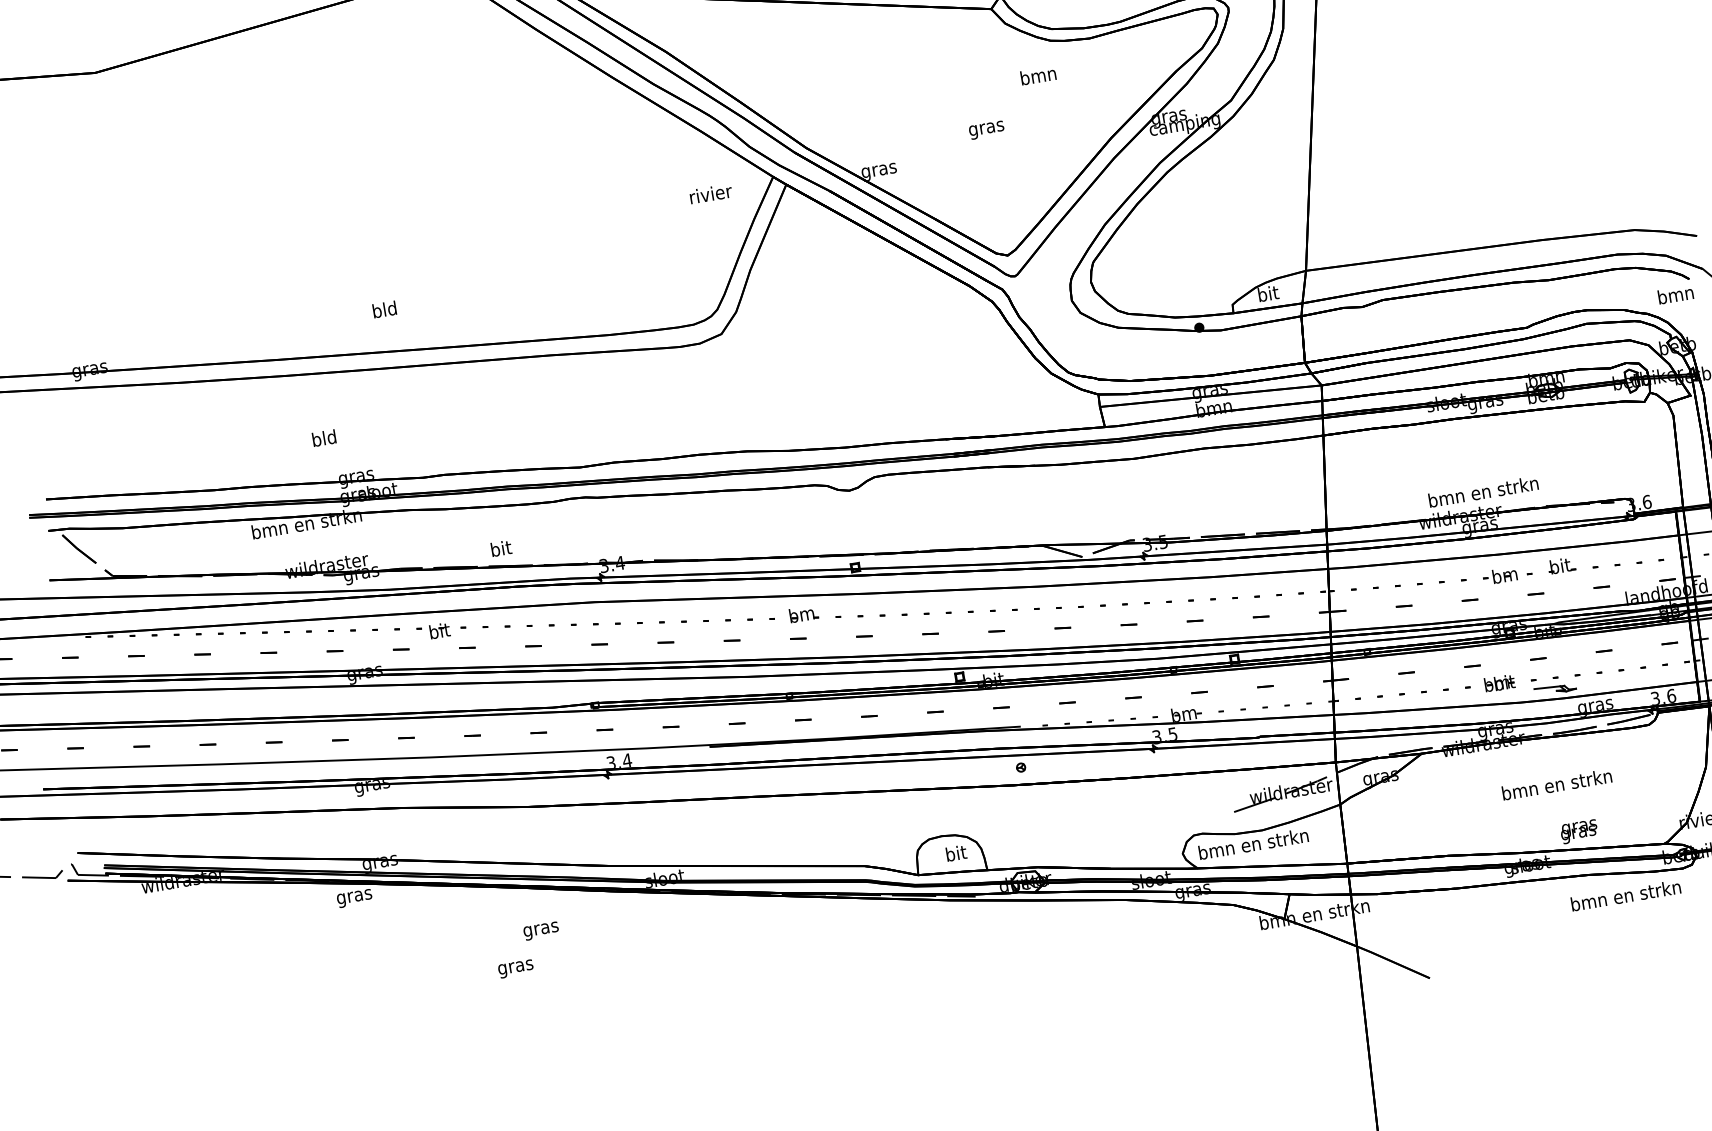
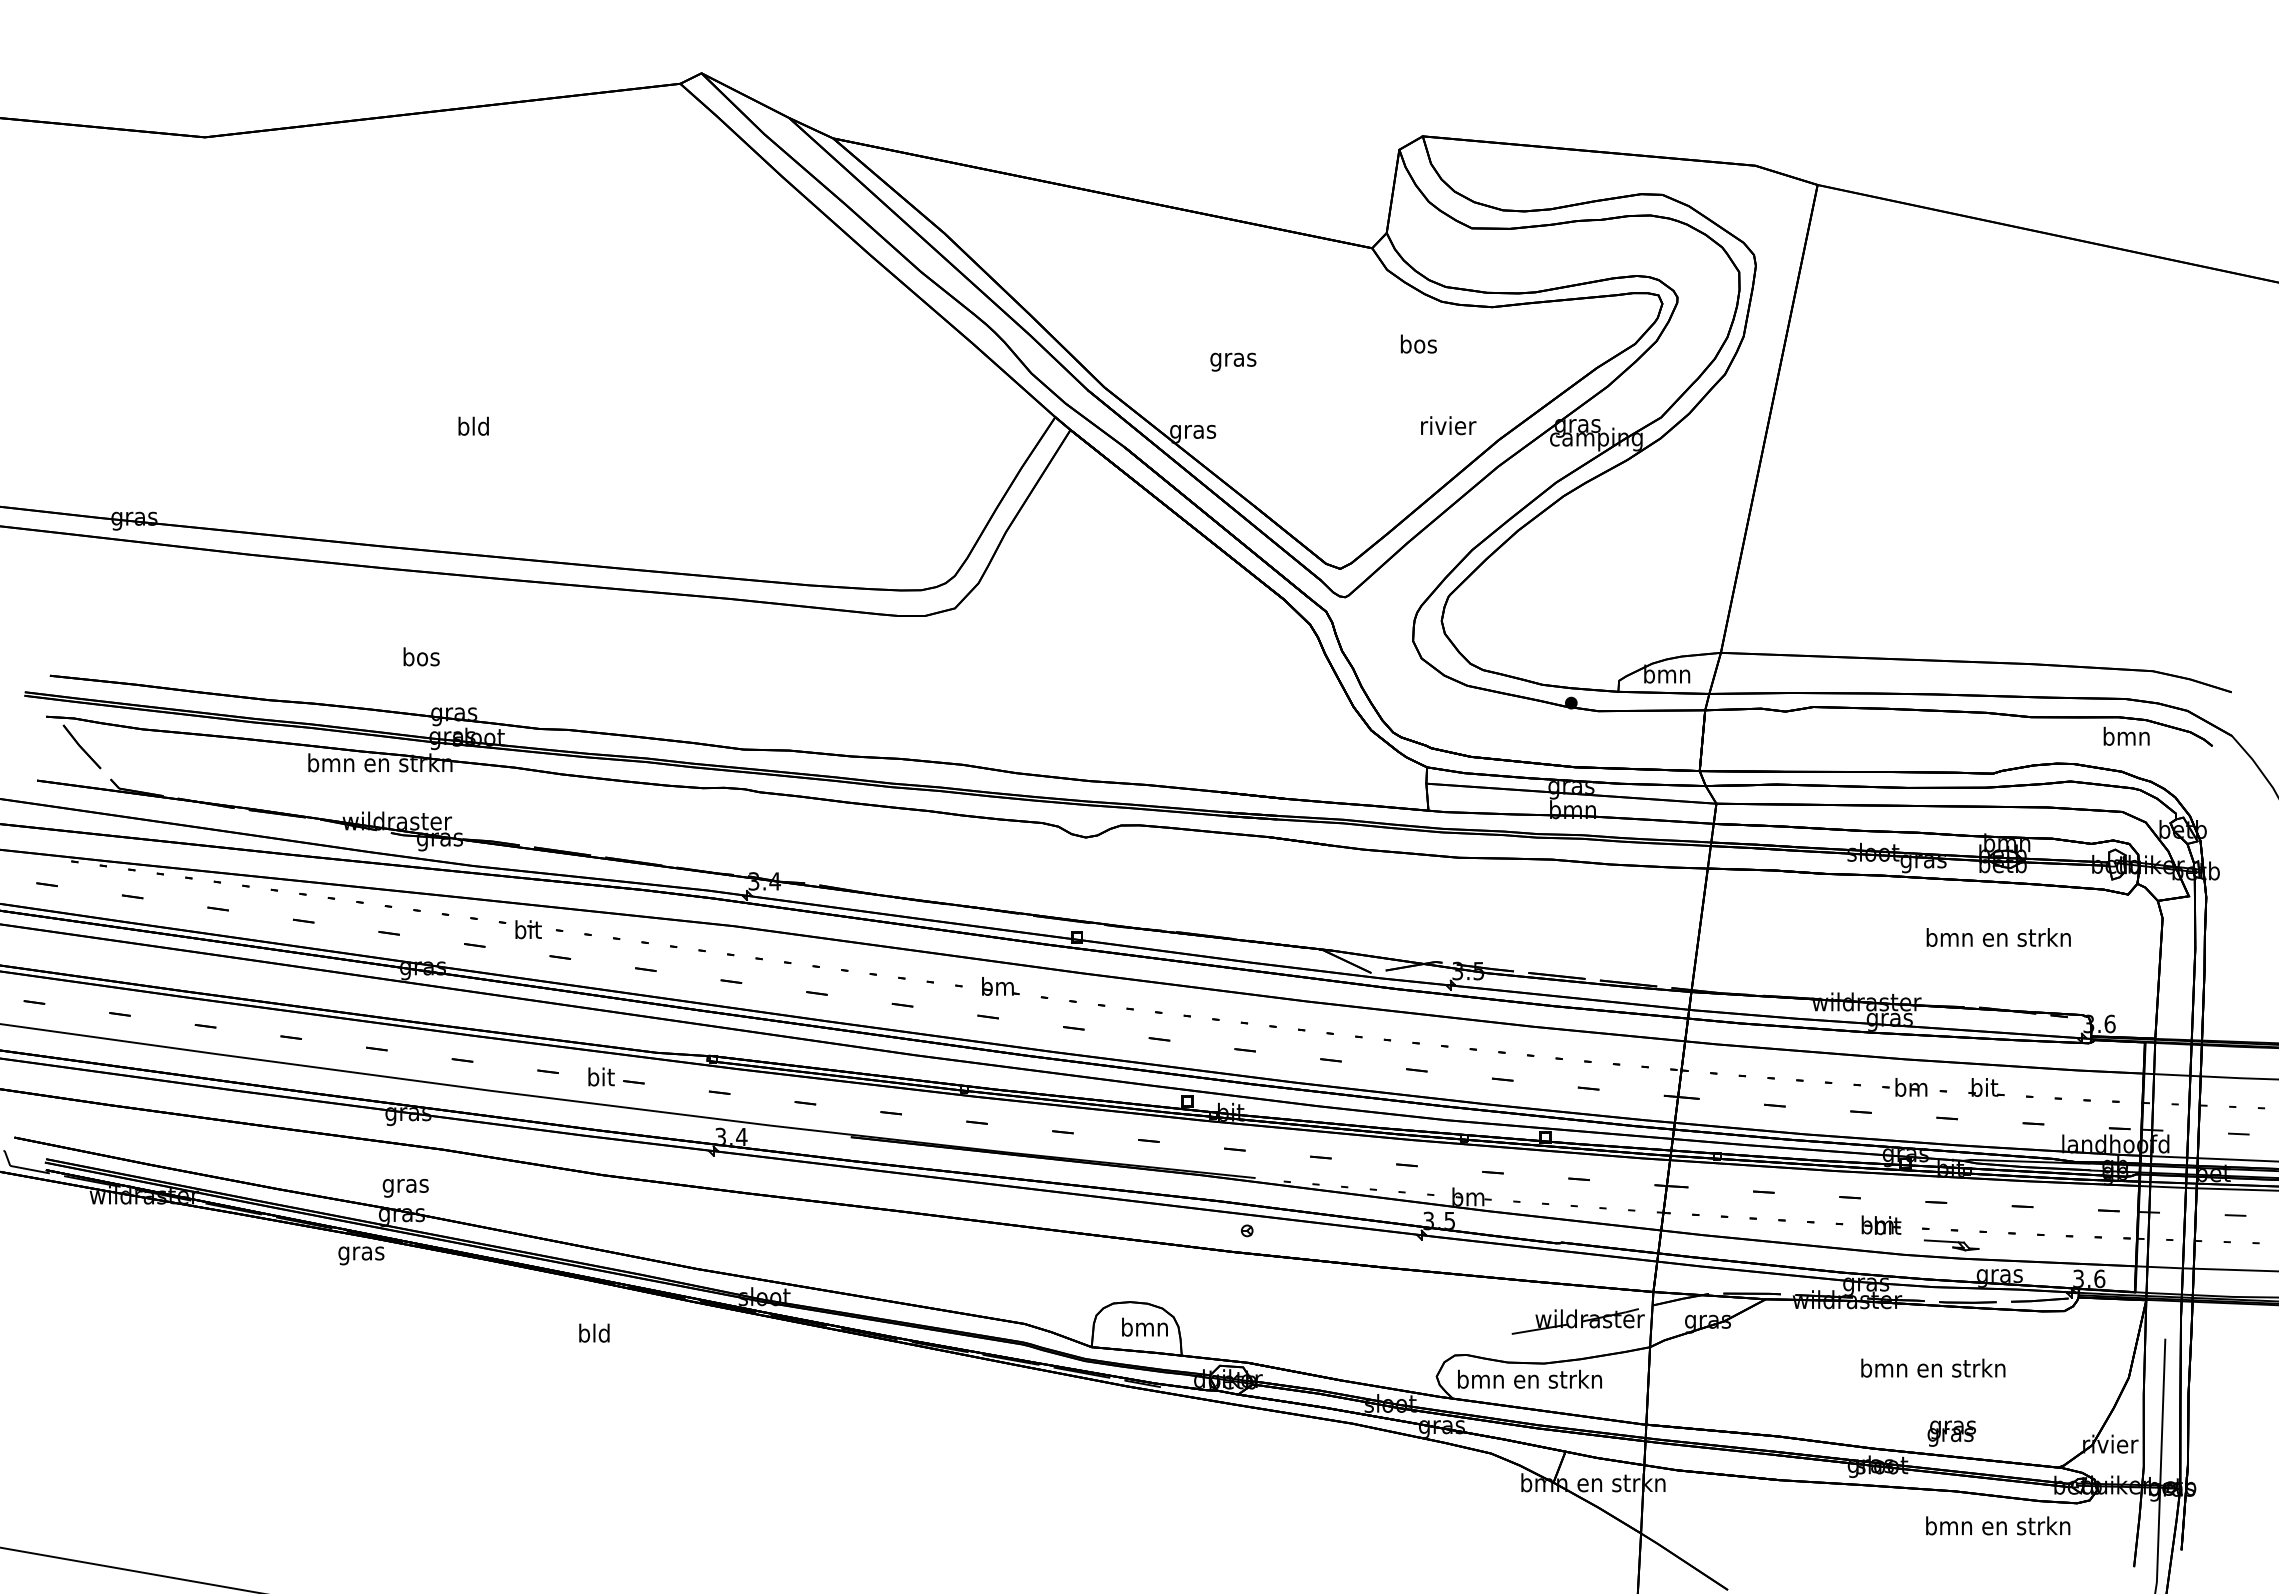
text: (1038, 75) -> (1418, 343), bmn -> bos
text: (986, 129) -> (1233, 361), moved
text: (710, 193) -> (1448, 425), moved
text: (1268, 293) -> (1667, 673), bit -> bmn
text: (1675, 294) -> (2126, 735), moved
text: (384, 309) -> (473, 425), moved
text: (324, 437) -> (421, 656), bld -> bos
text: (1483, 491) -> (1998, 937), moved
text: (501, 548) -> (601, 1076), moved
text: (955, 852) -> (1144, 1326), bit -> bmn
text: (541, 929) -> (594, 1335), gras -> bld
text: (515, 969) -> (405, 1188), moved

